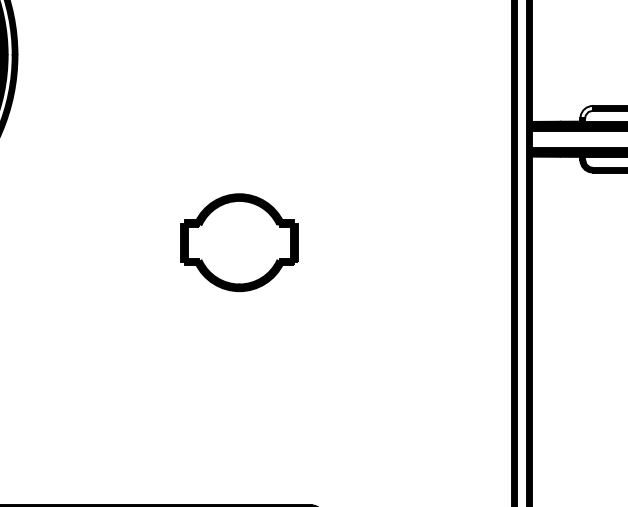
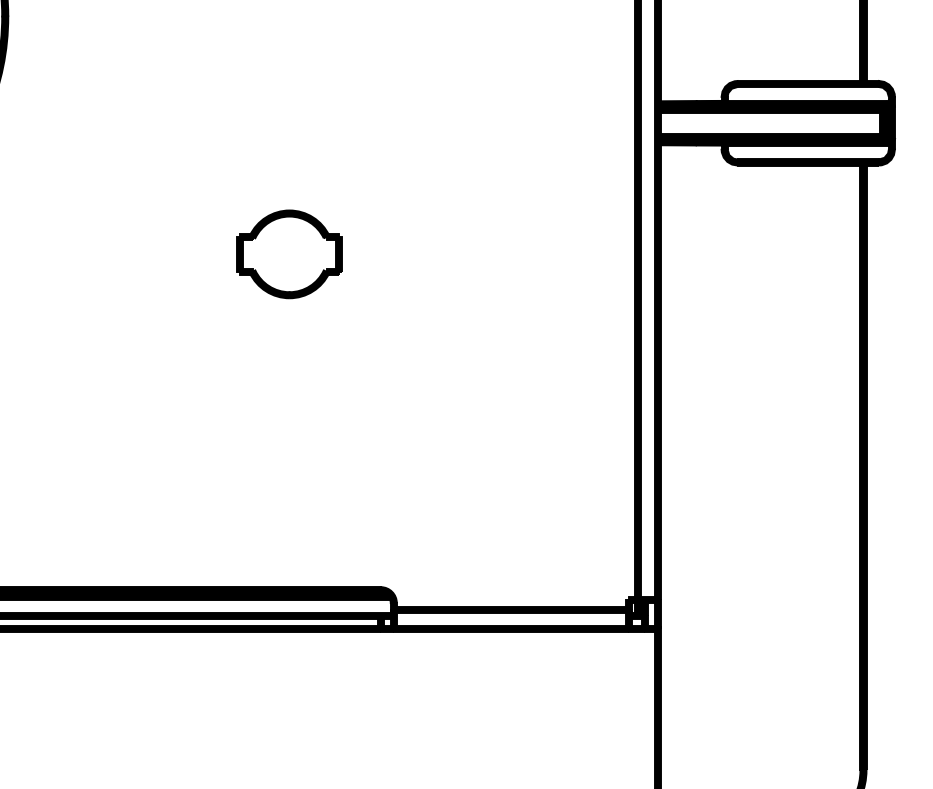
fill: (586, 112) -> (729, 89), added
part: (239, 242) -> (289, 254), size x0.71

